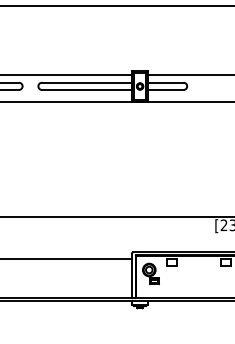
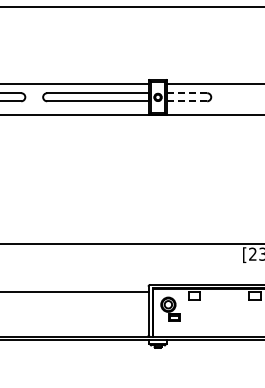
line: (166, 83) -> (187, 93), solid -> dashed
line: (165, 90) -> (186, 101), solid -> dashed

